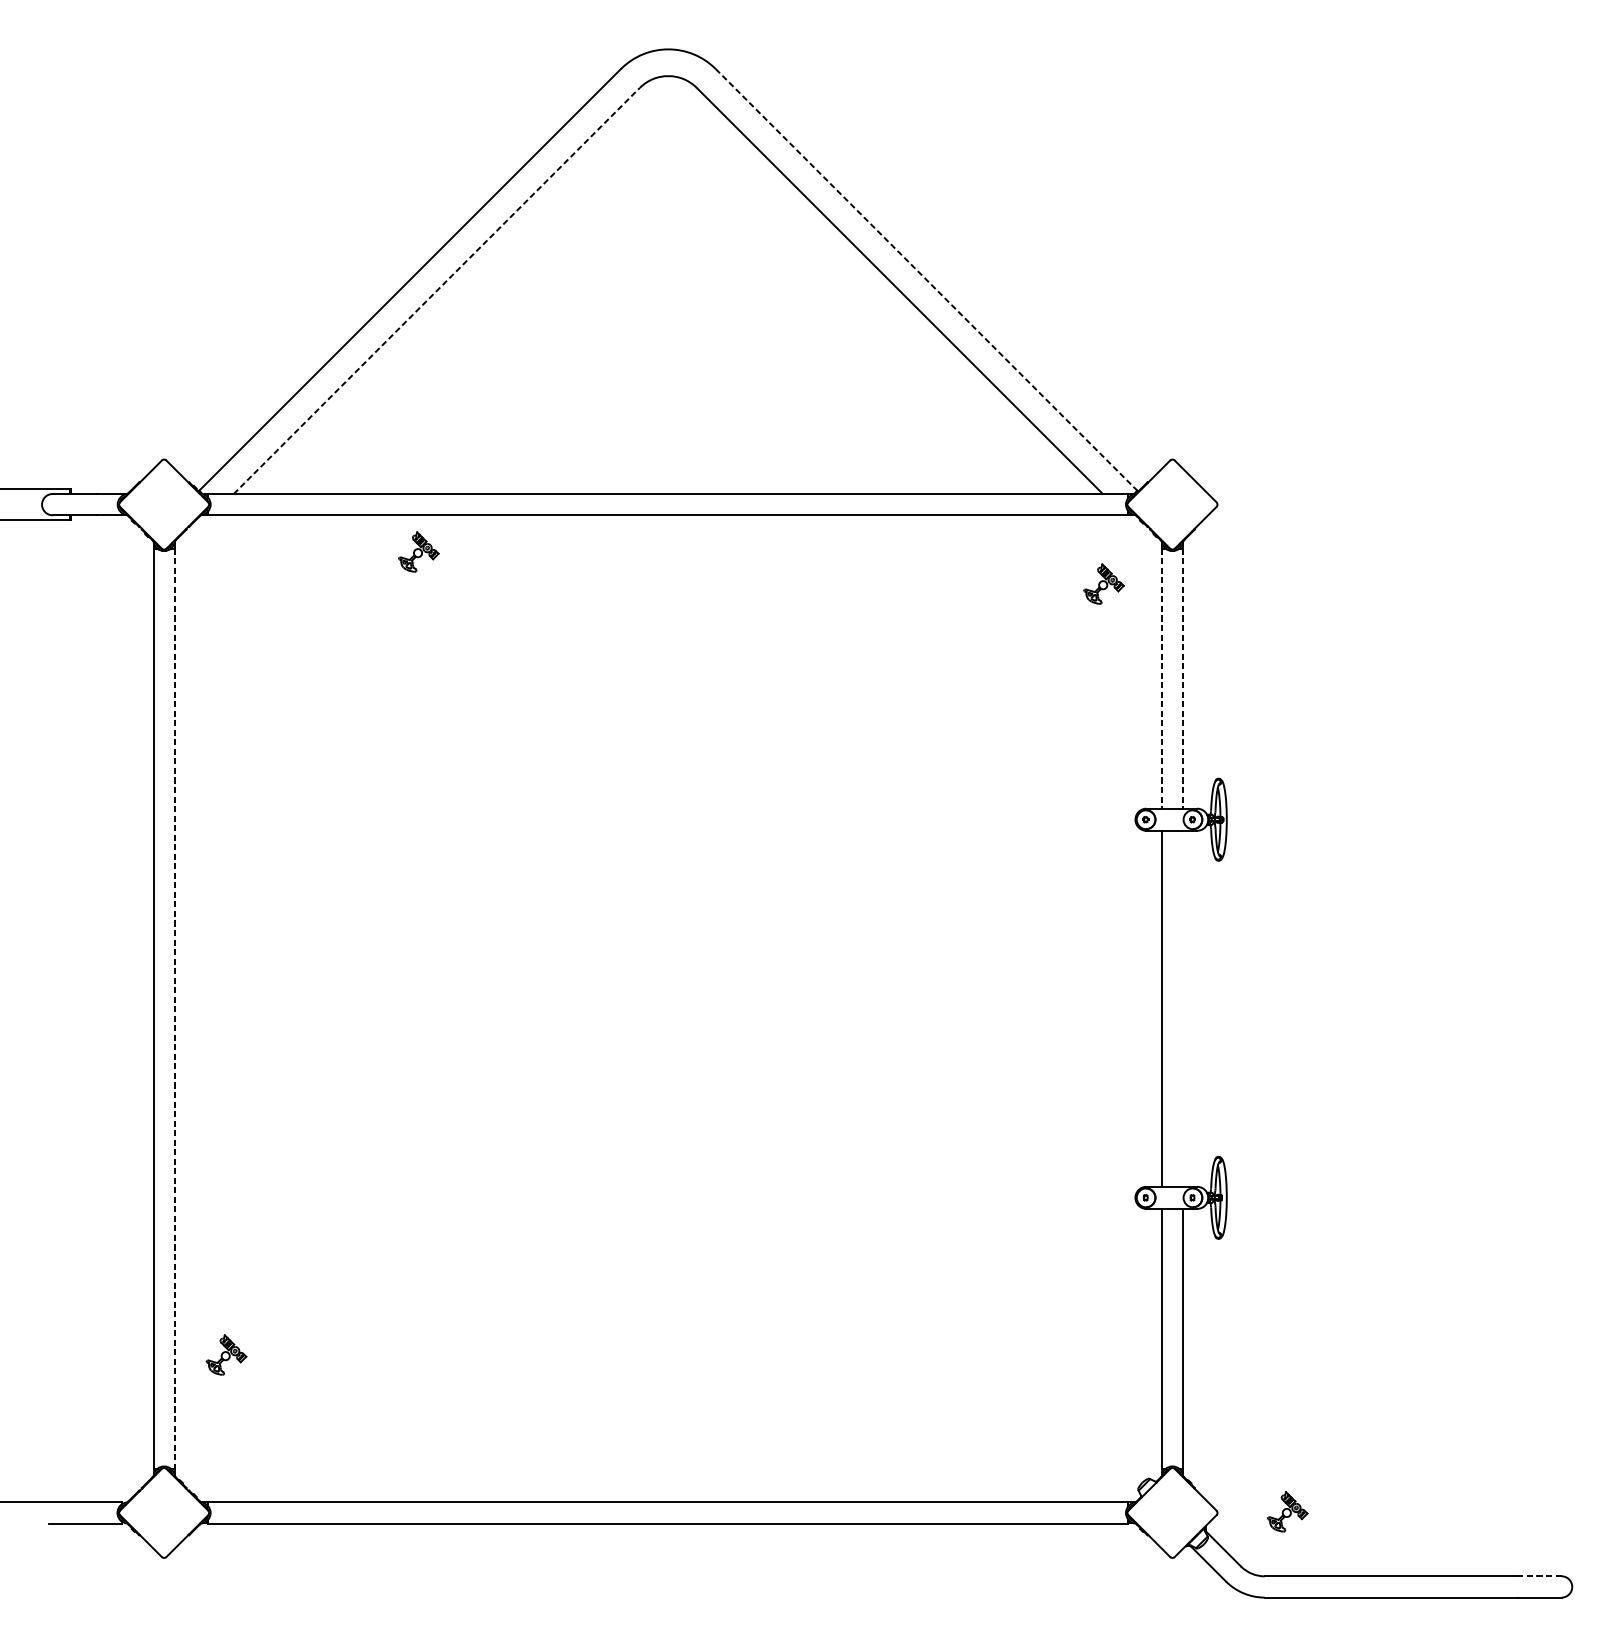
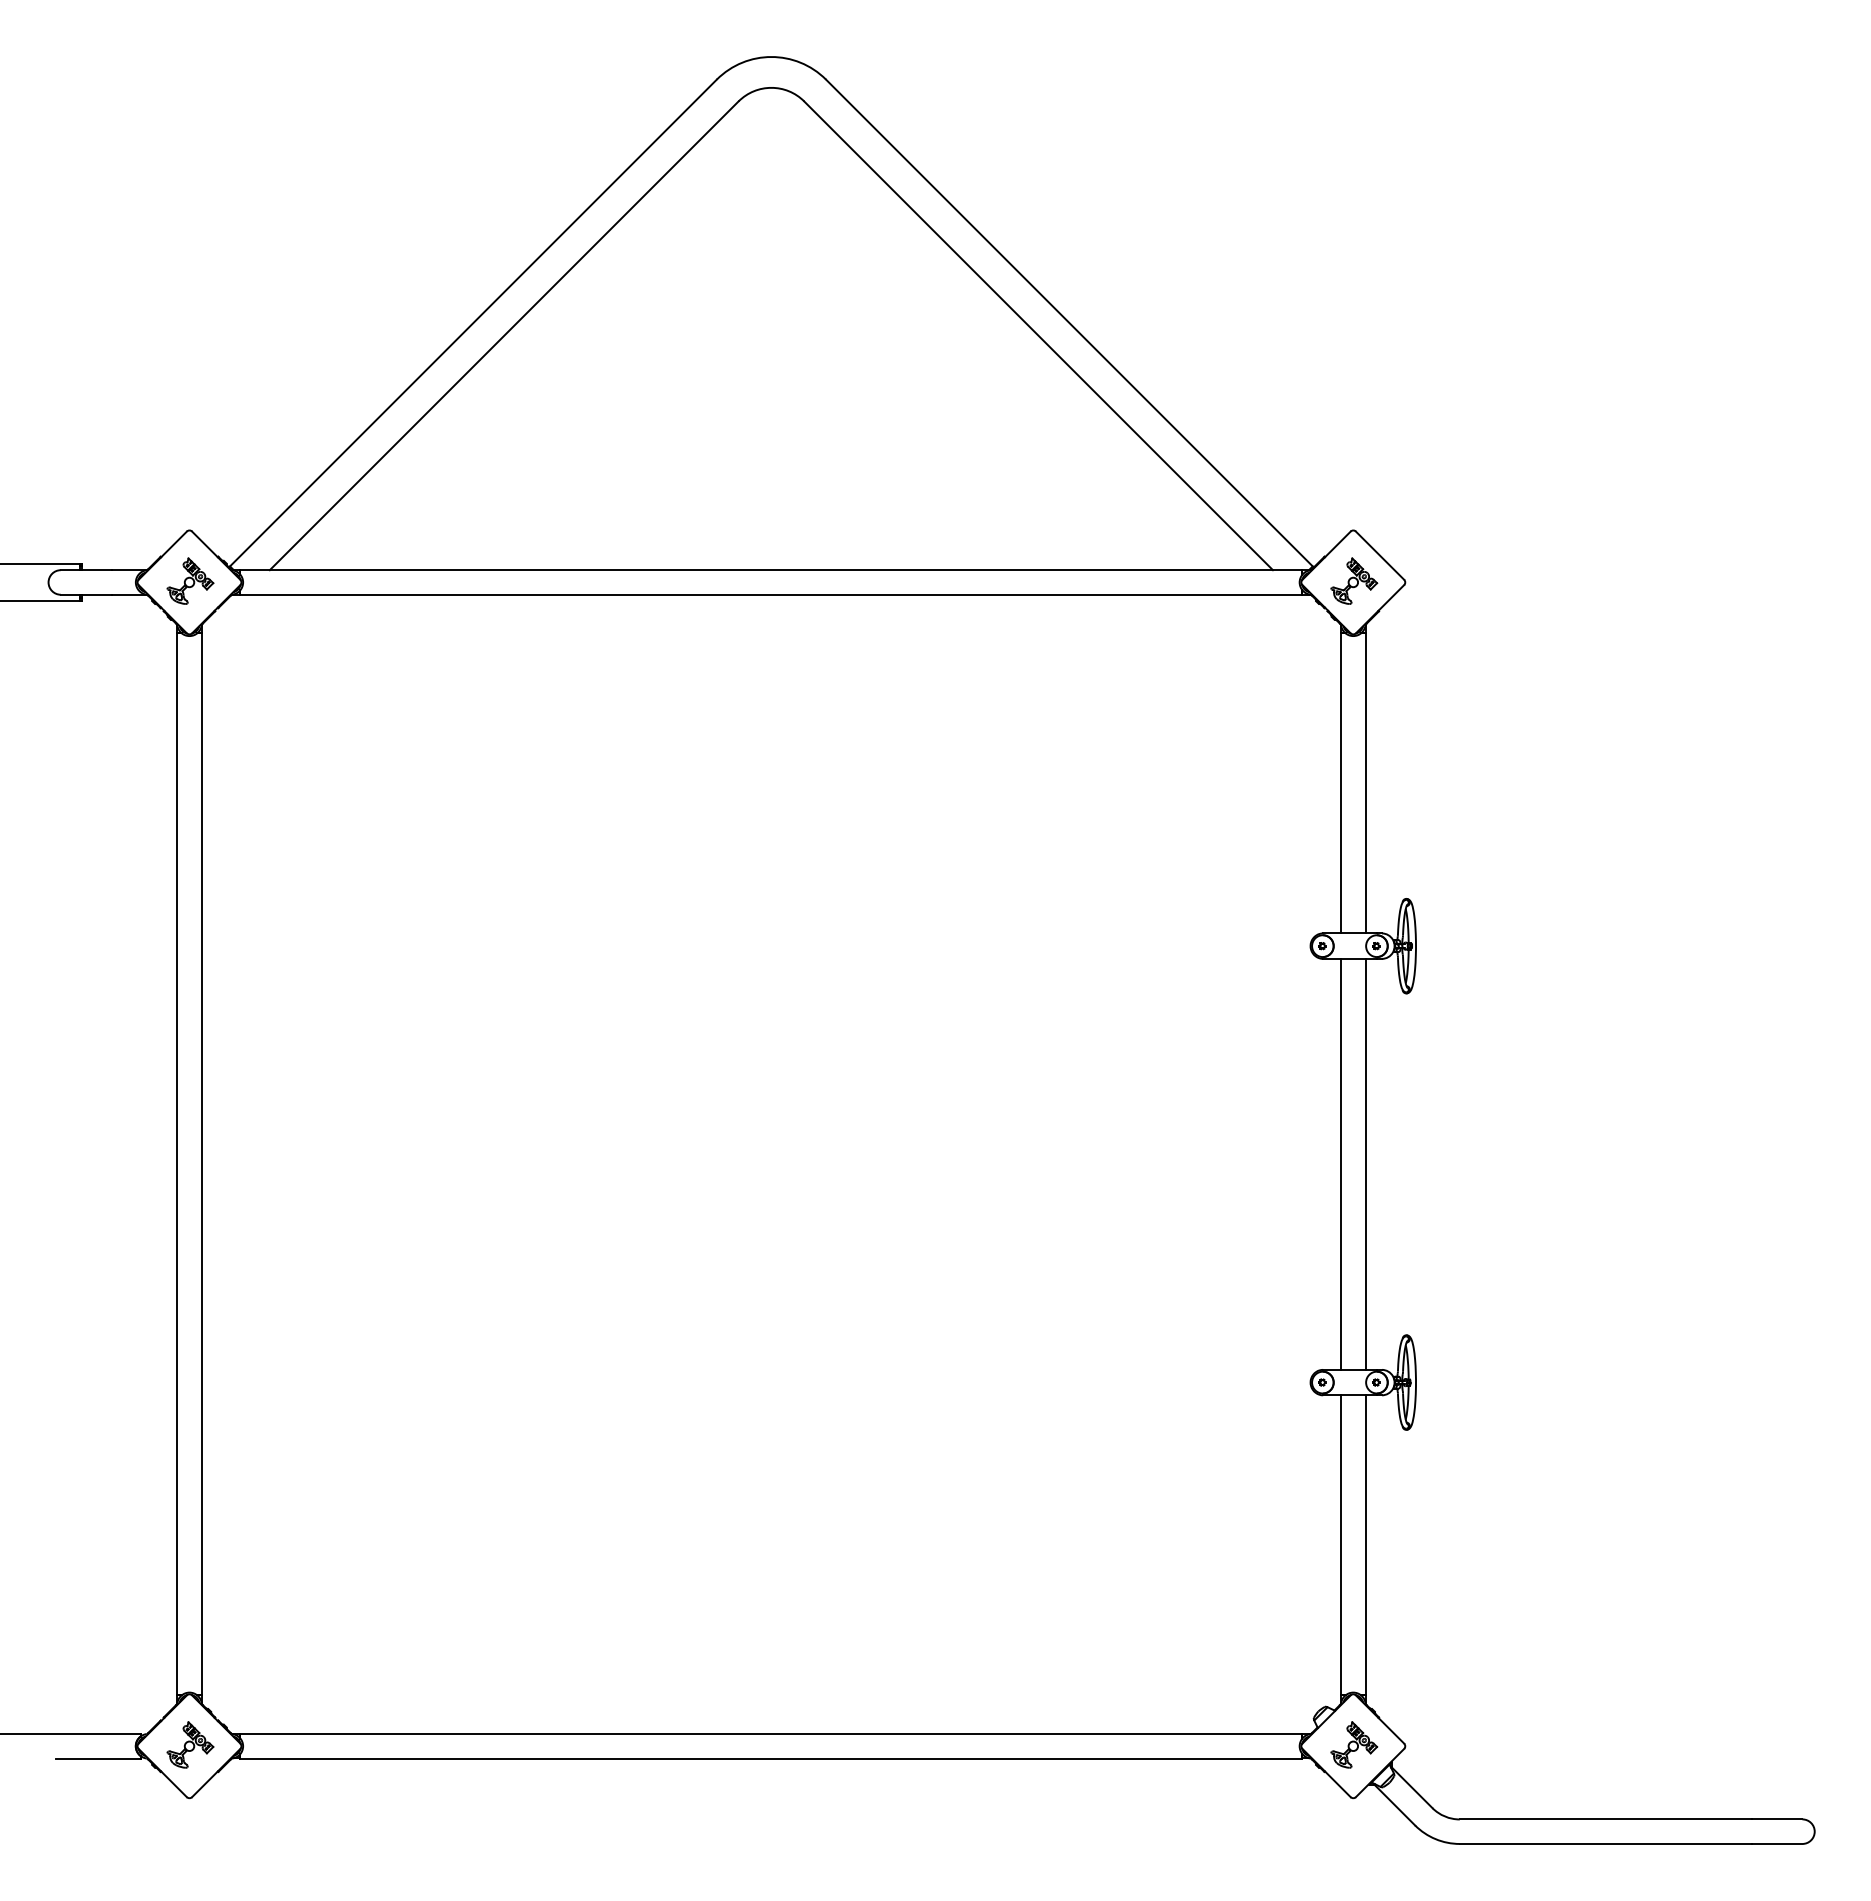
line: (926, 280) -> (1069, 323), dashed -> solid
line: (437, 290) -> (504, 335), dashed -> solid
part: (418, 551) -> (190, 580), moved
part: (1104, 583) -> (1354, 580), moved
line: (1162, 678) -> (1341, 783), dashed -> solid
line: (1183, 678) -> (1365, 783), dashed -> solid
line: (174, 1008) -> (201, 1164), dashed -> solid
line: (1183, 1008) -> (1365, 1163), added
part: (226, 1354) -> (190, 1744), moved
part: (1287, 1511) -> (1354, 1744), moved
line: (1539, 1576) -> (1776, 1819), dashed -> solid

